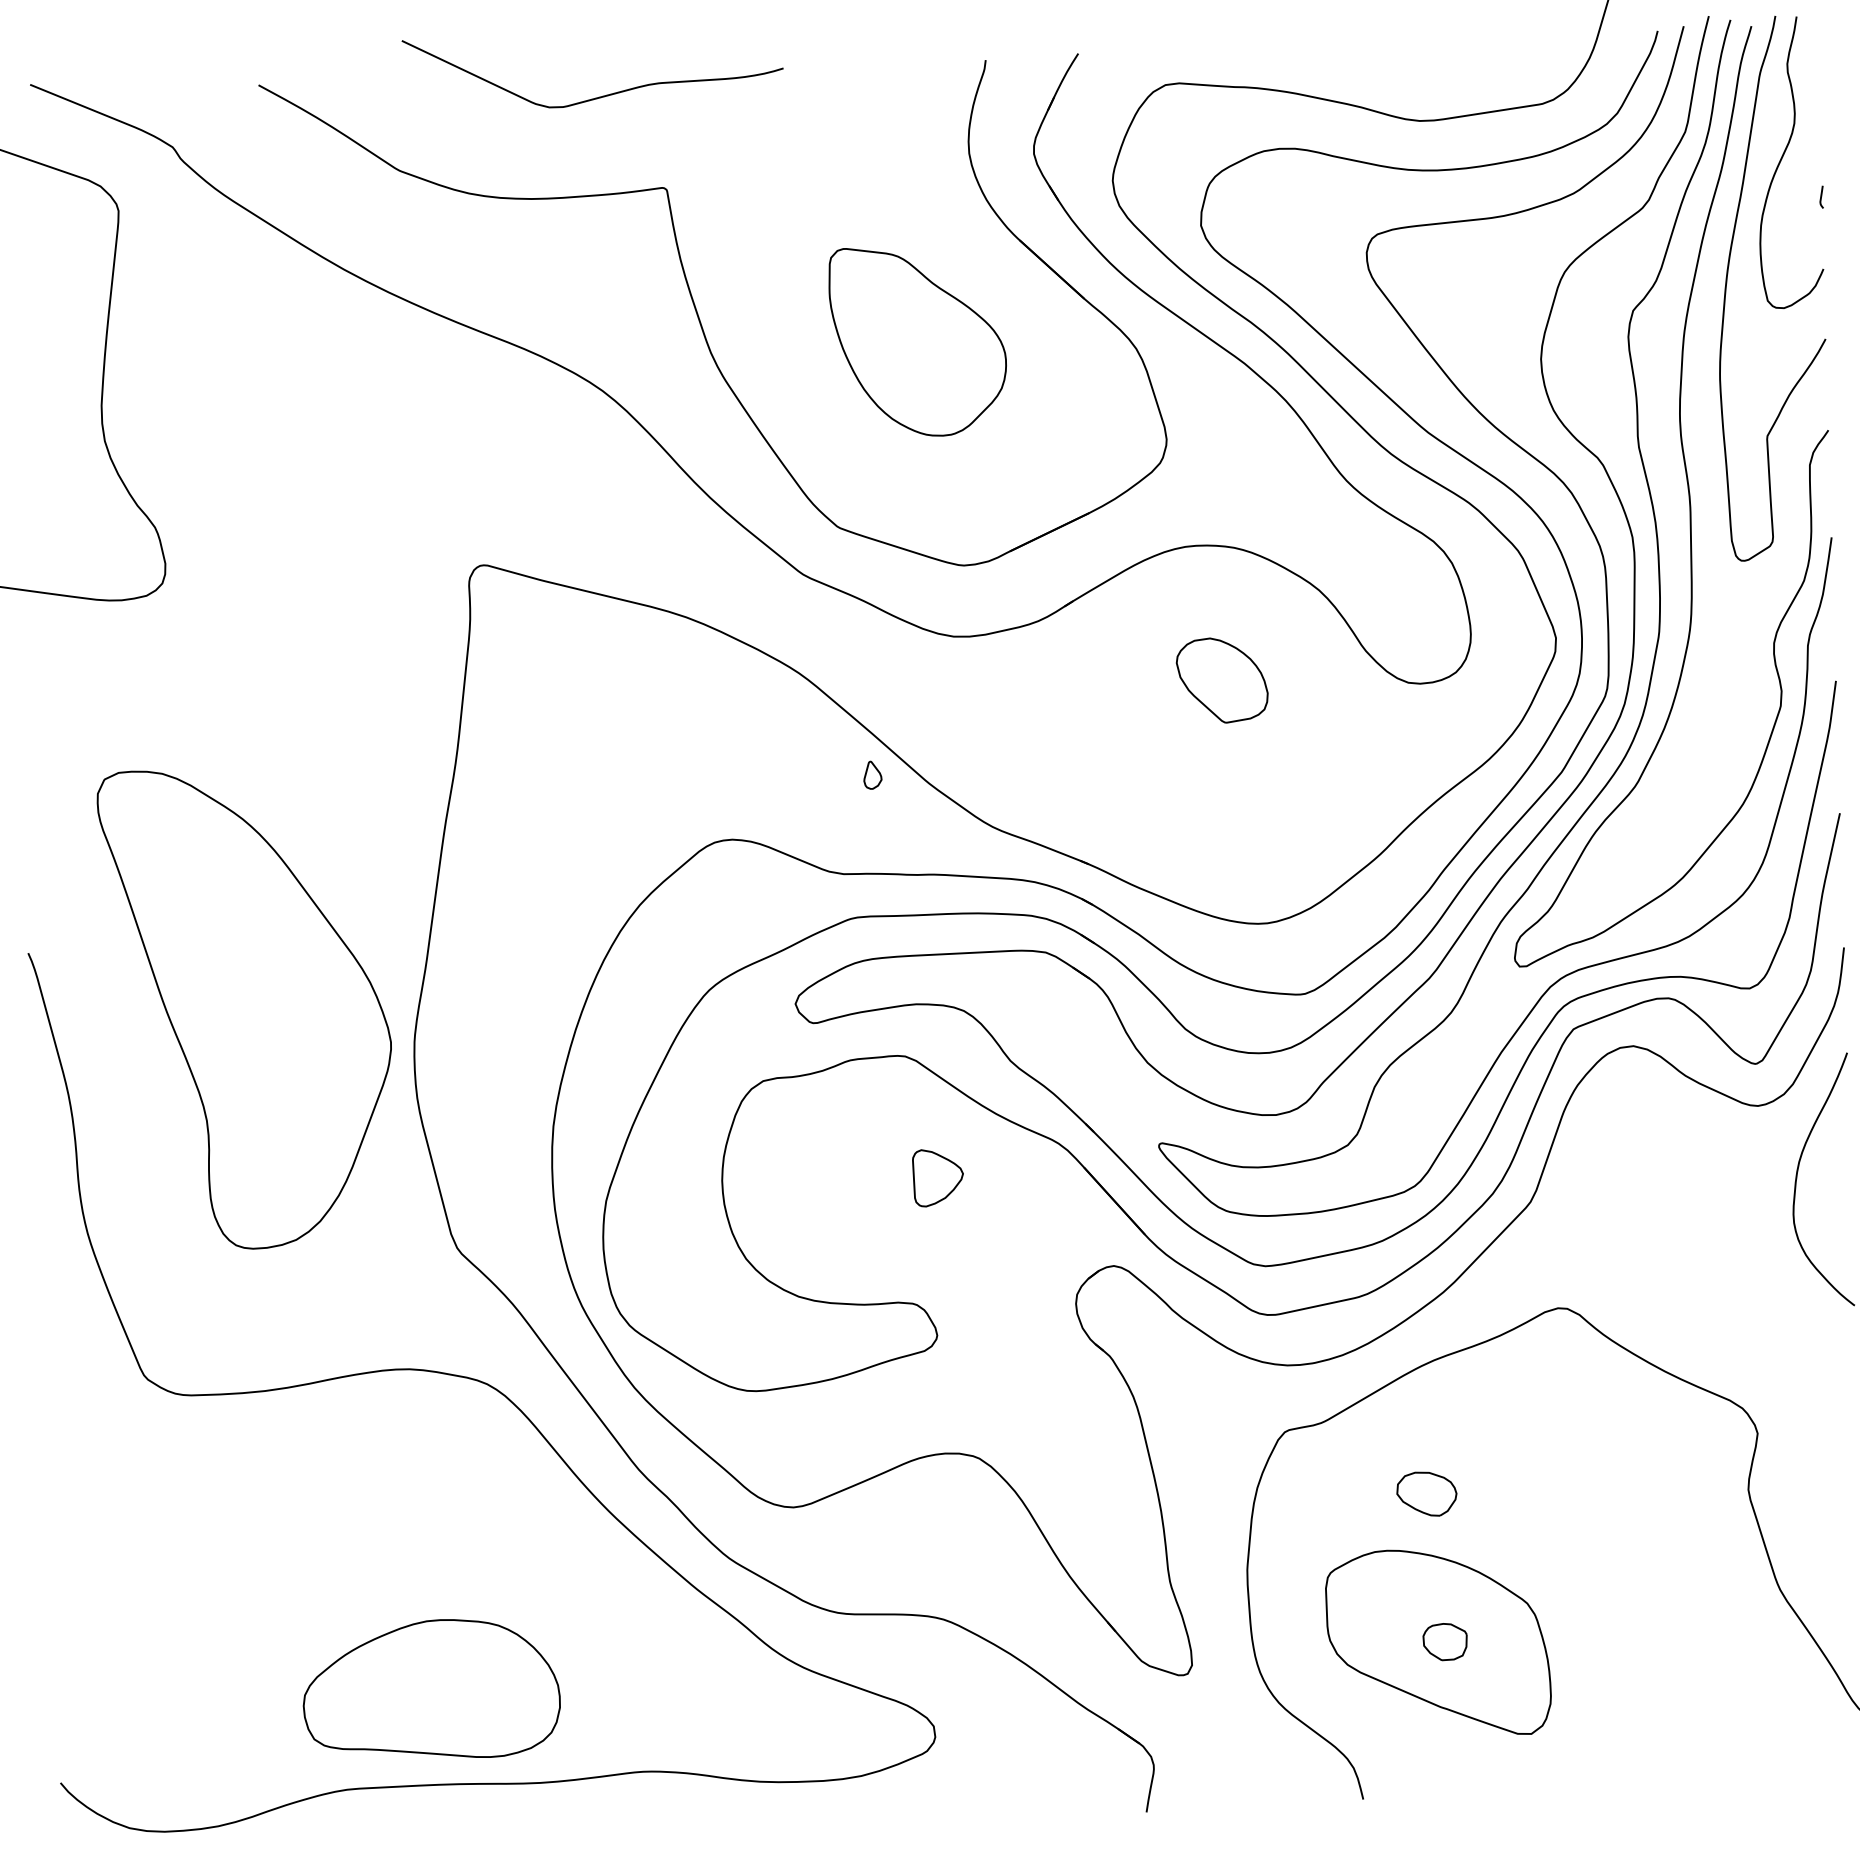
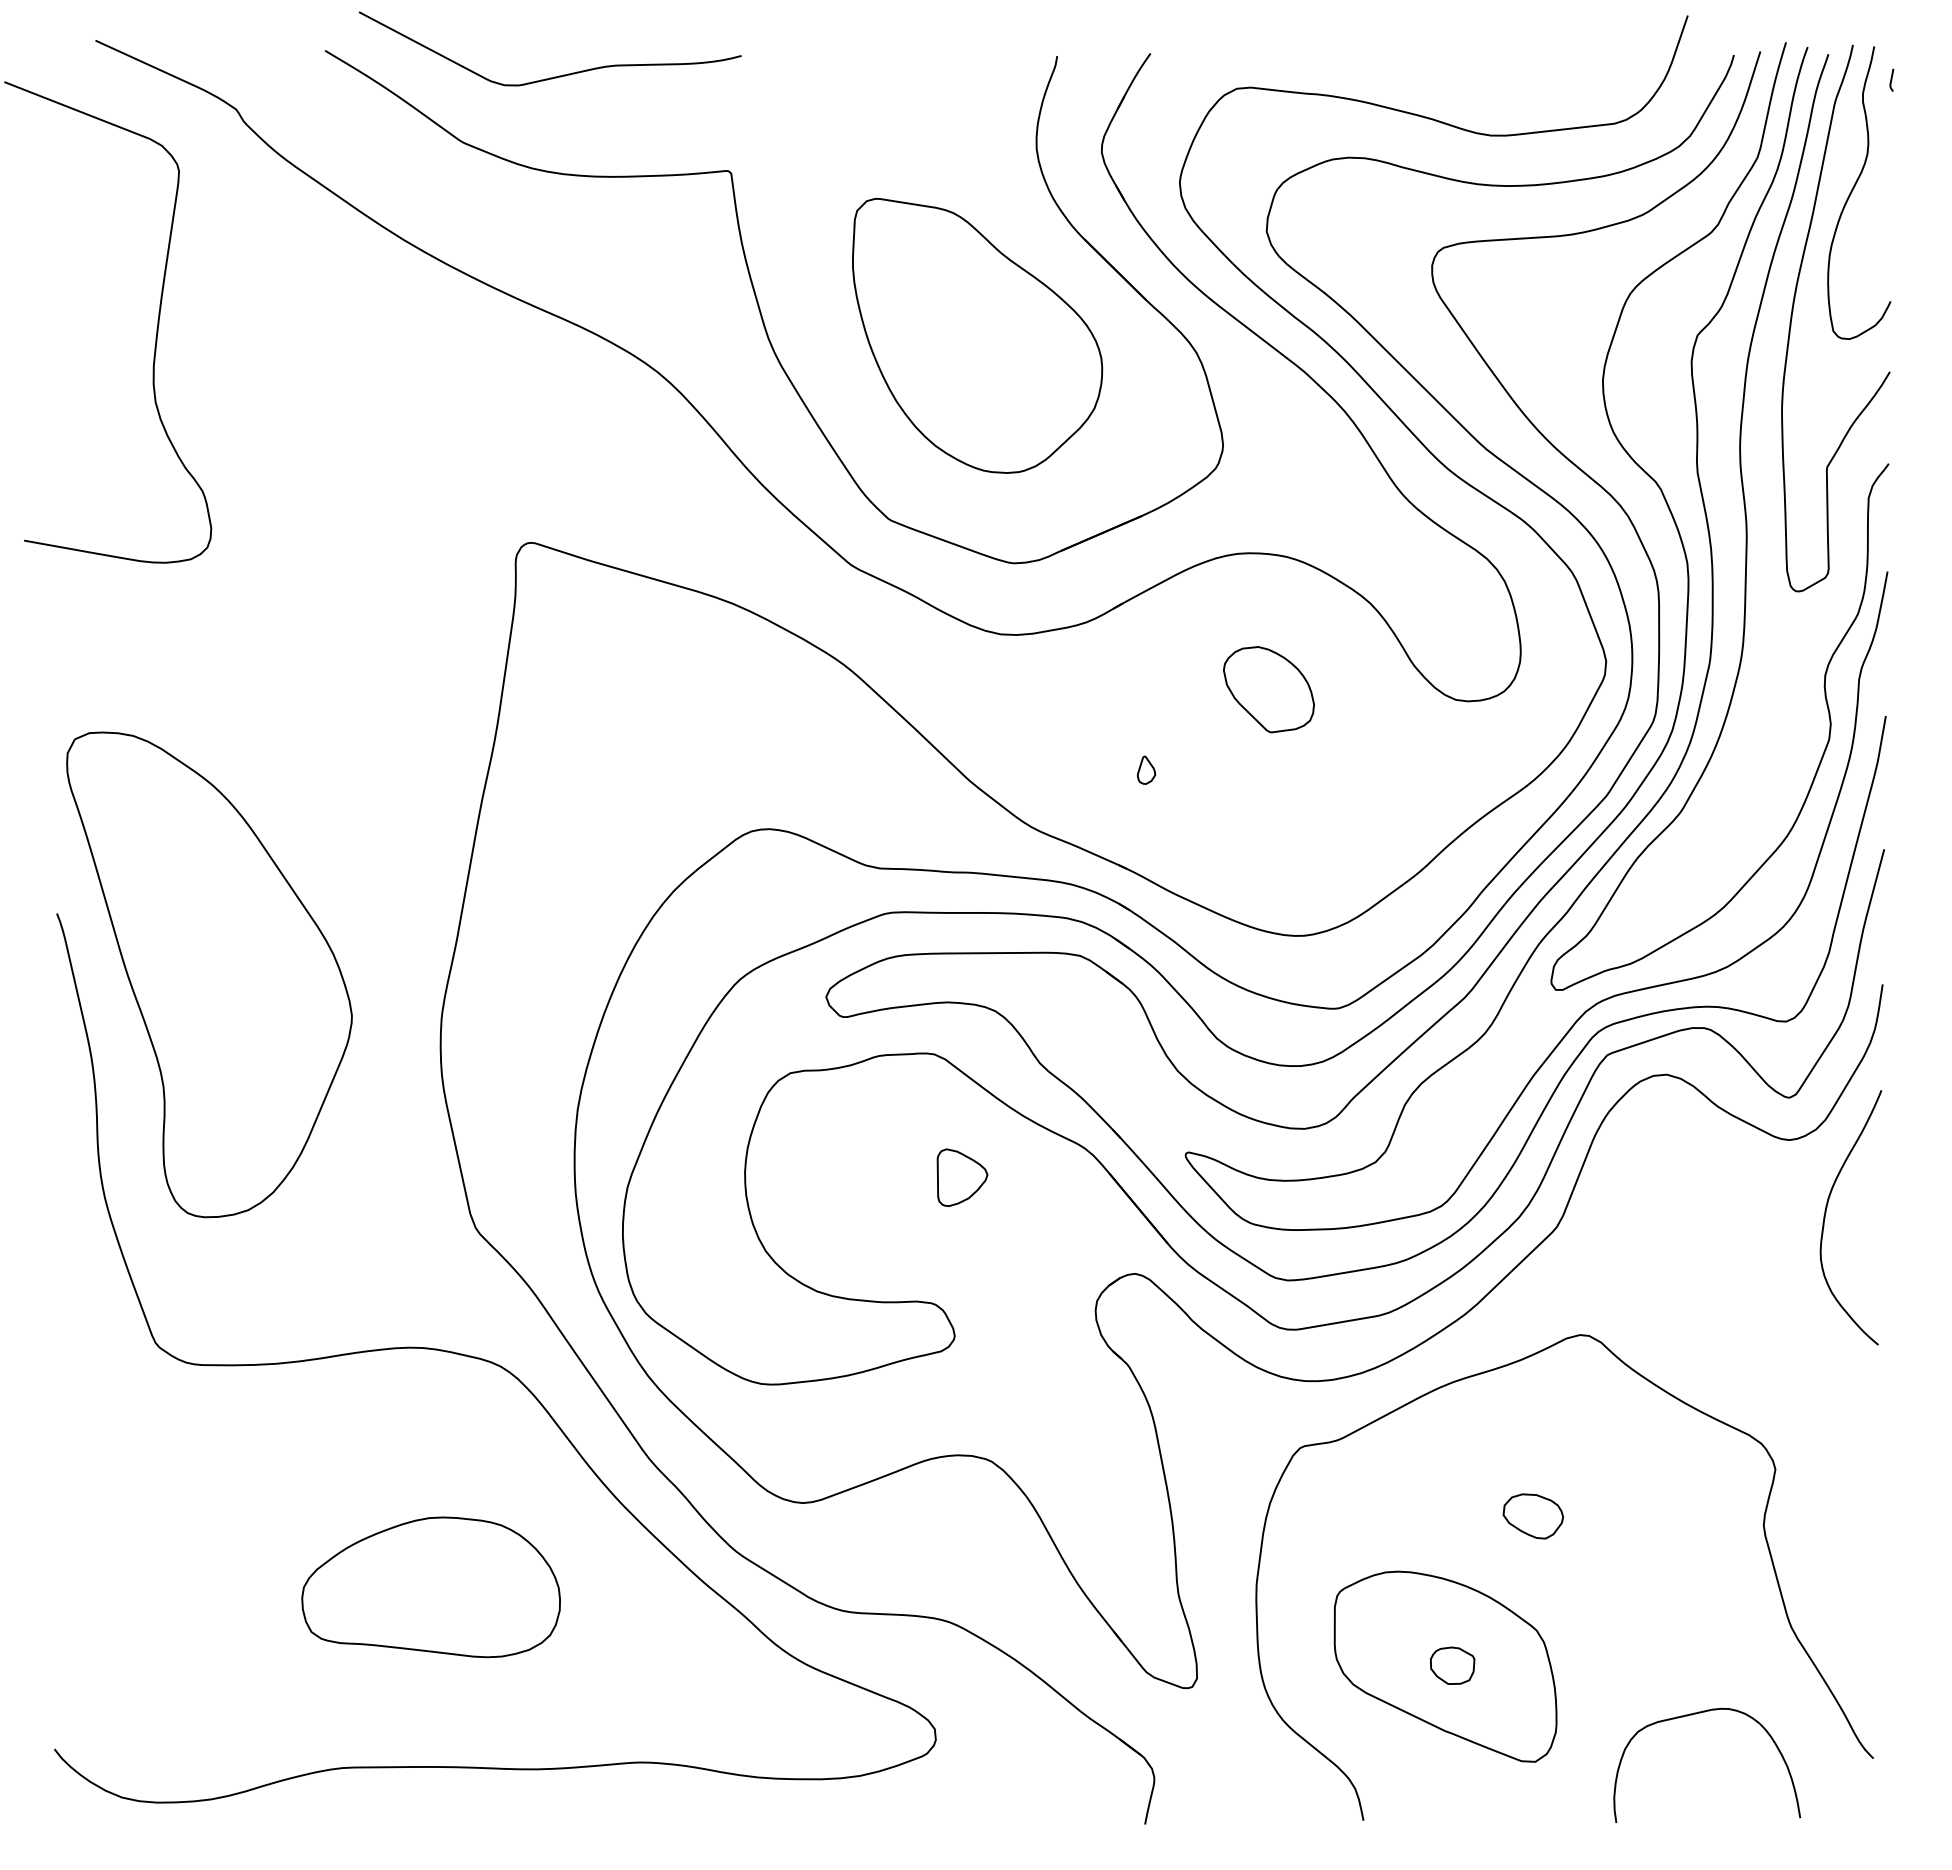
curve: (598, 96) -> (554, 76), moved
part: (1821, 196) -> (1891, 79), moved
part: (918, 340) -> (977, 335), size x1.43
part: (872, 774) -> (1146, 769), moved
part: (247, 1007) -> (209, 974), moved
part: (1426, 1494) -> (1532, 1516), moved
part: (1689, 1680) -> (1696, 1714), added
part: (430, 1690) -> (430, 1587), moved

